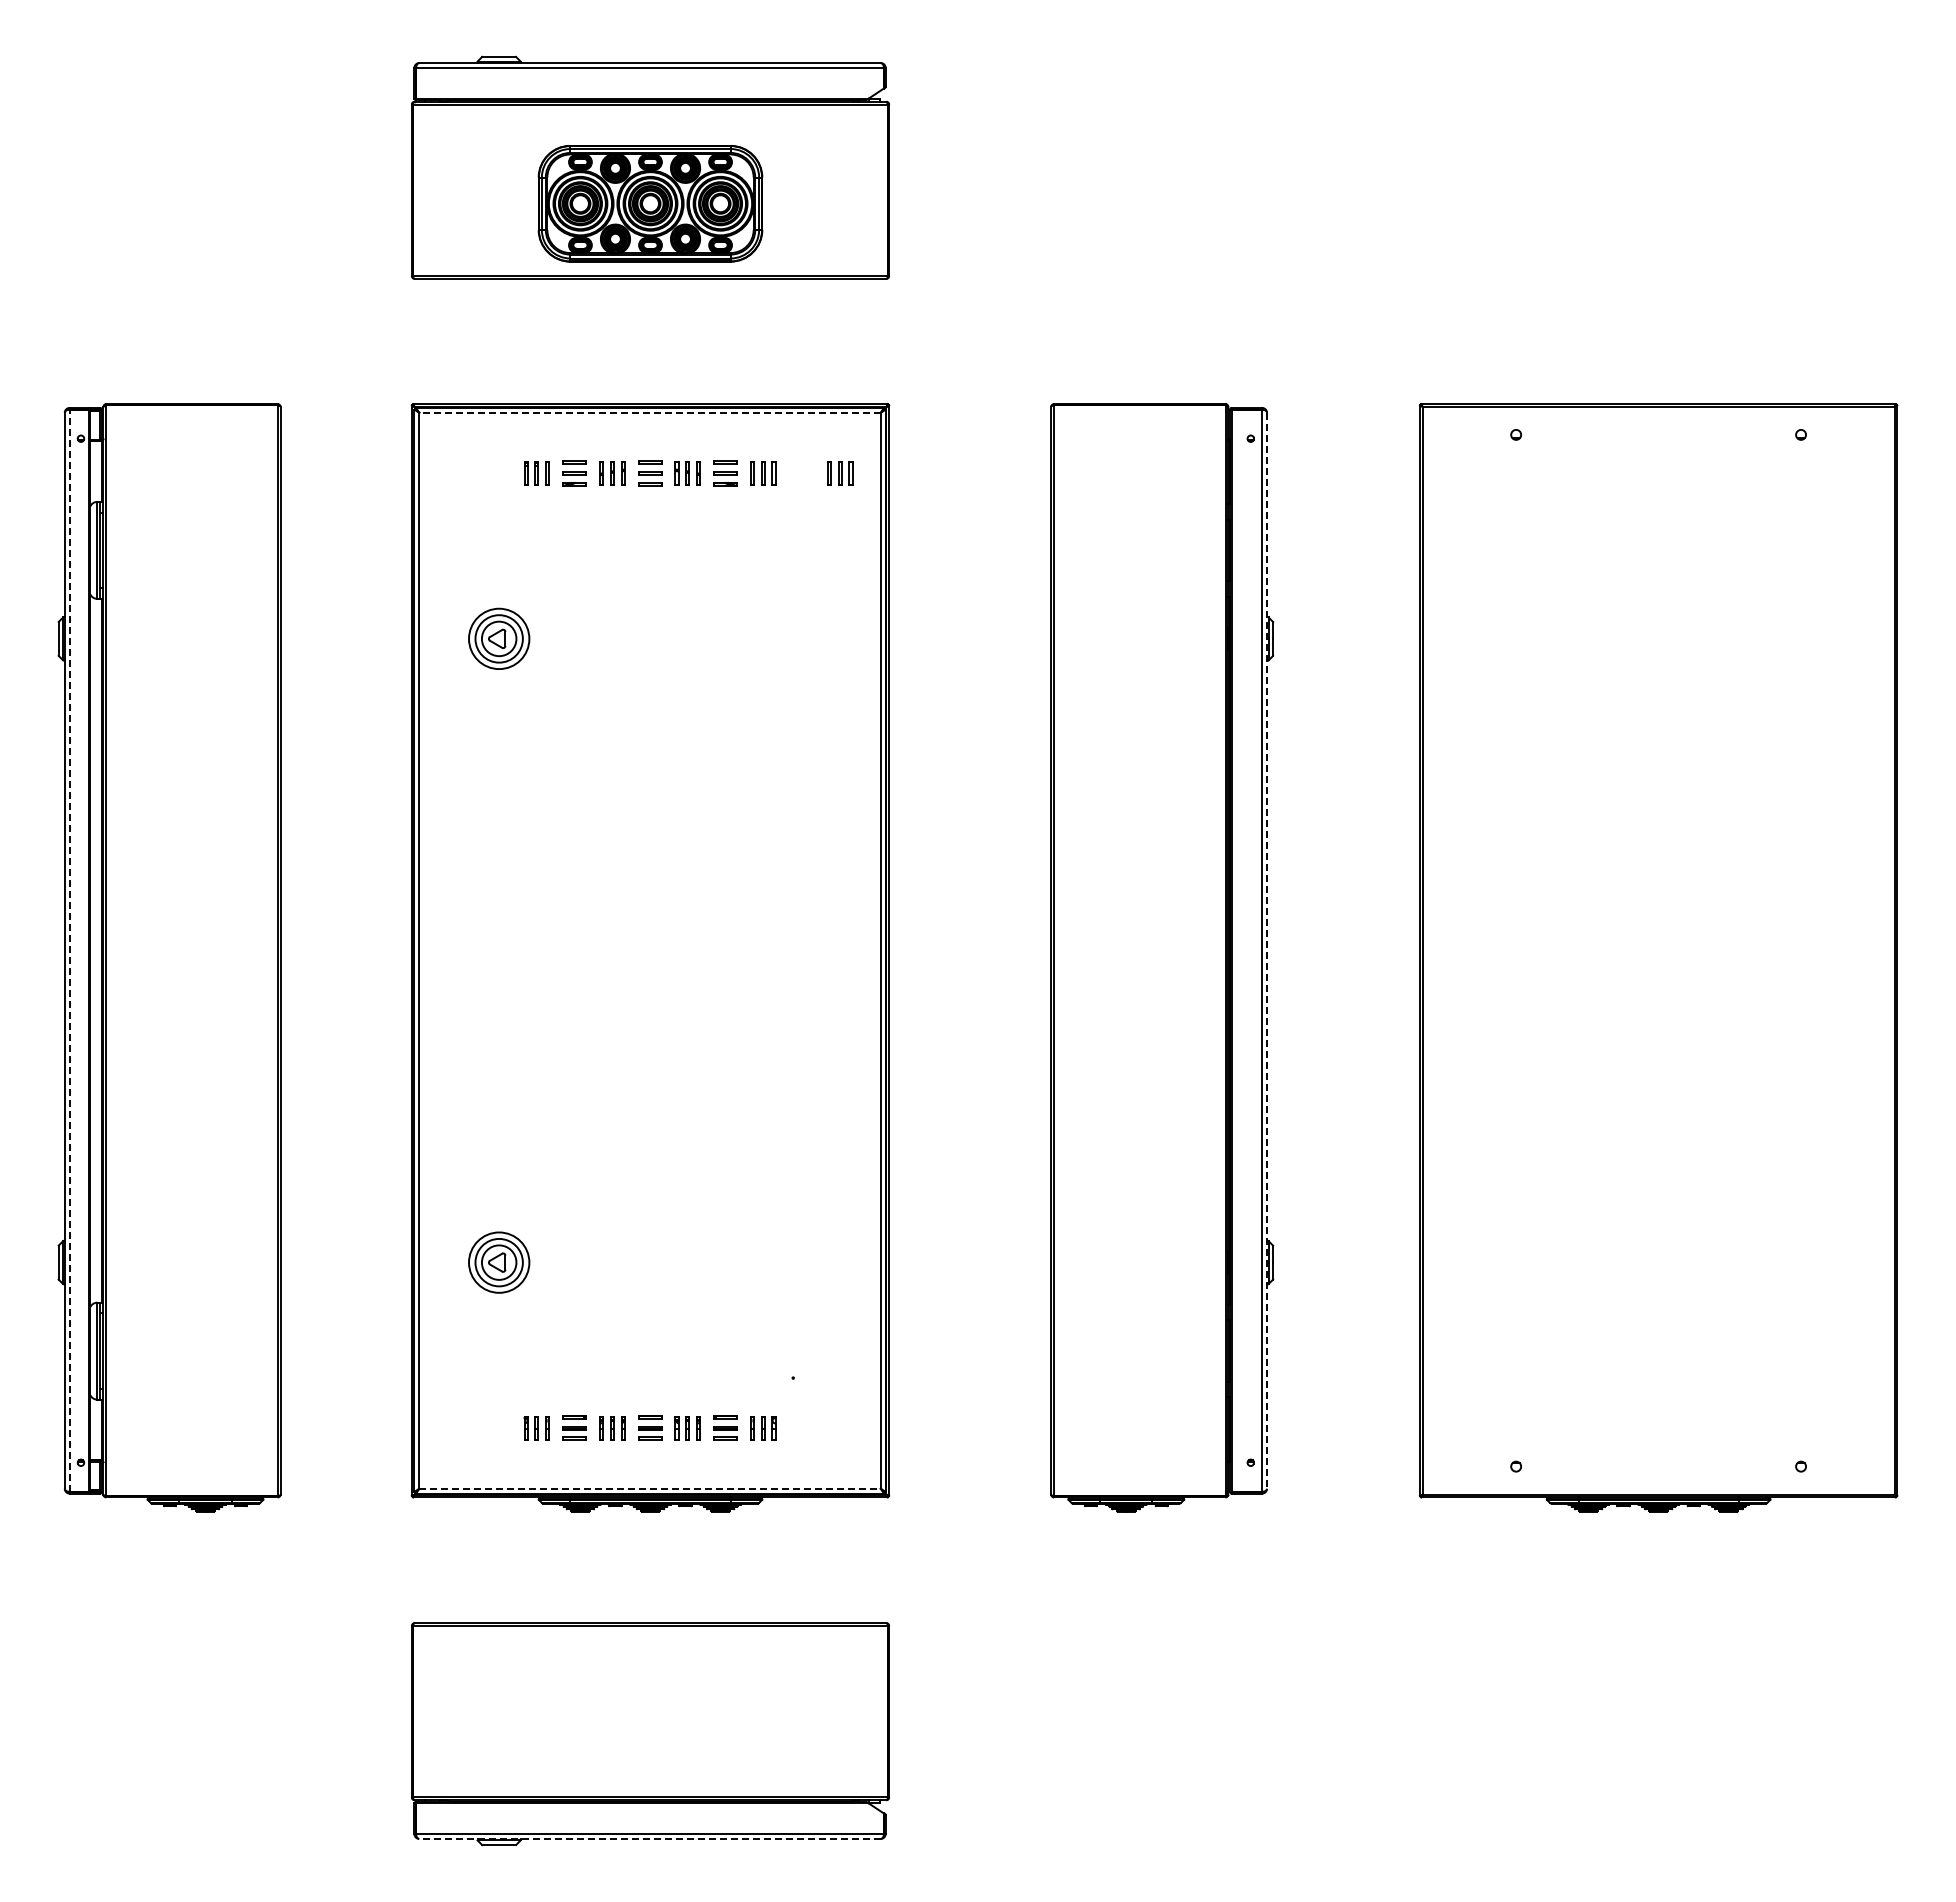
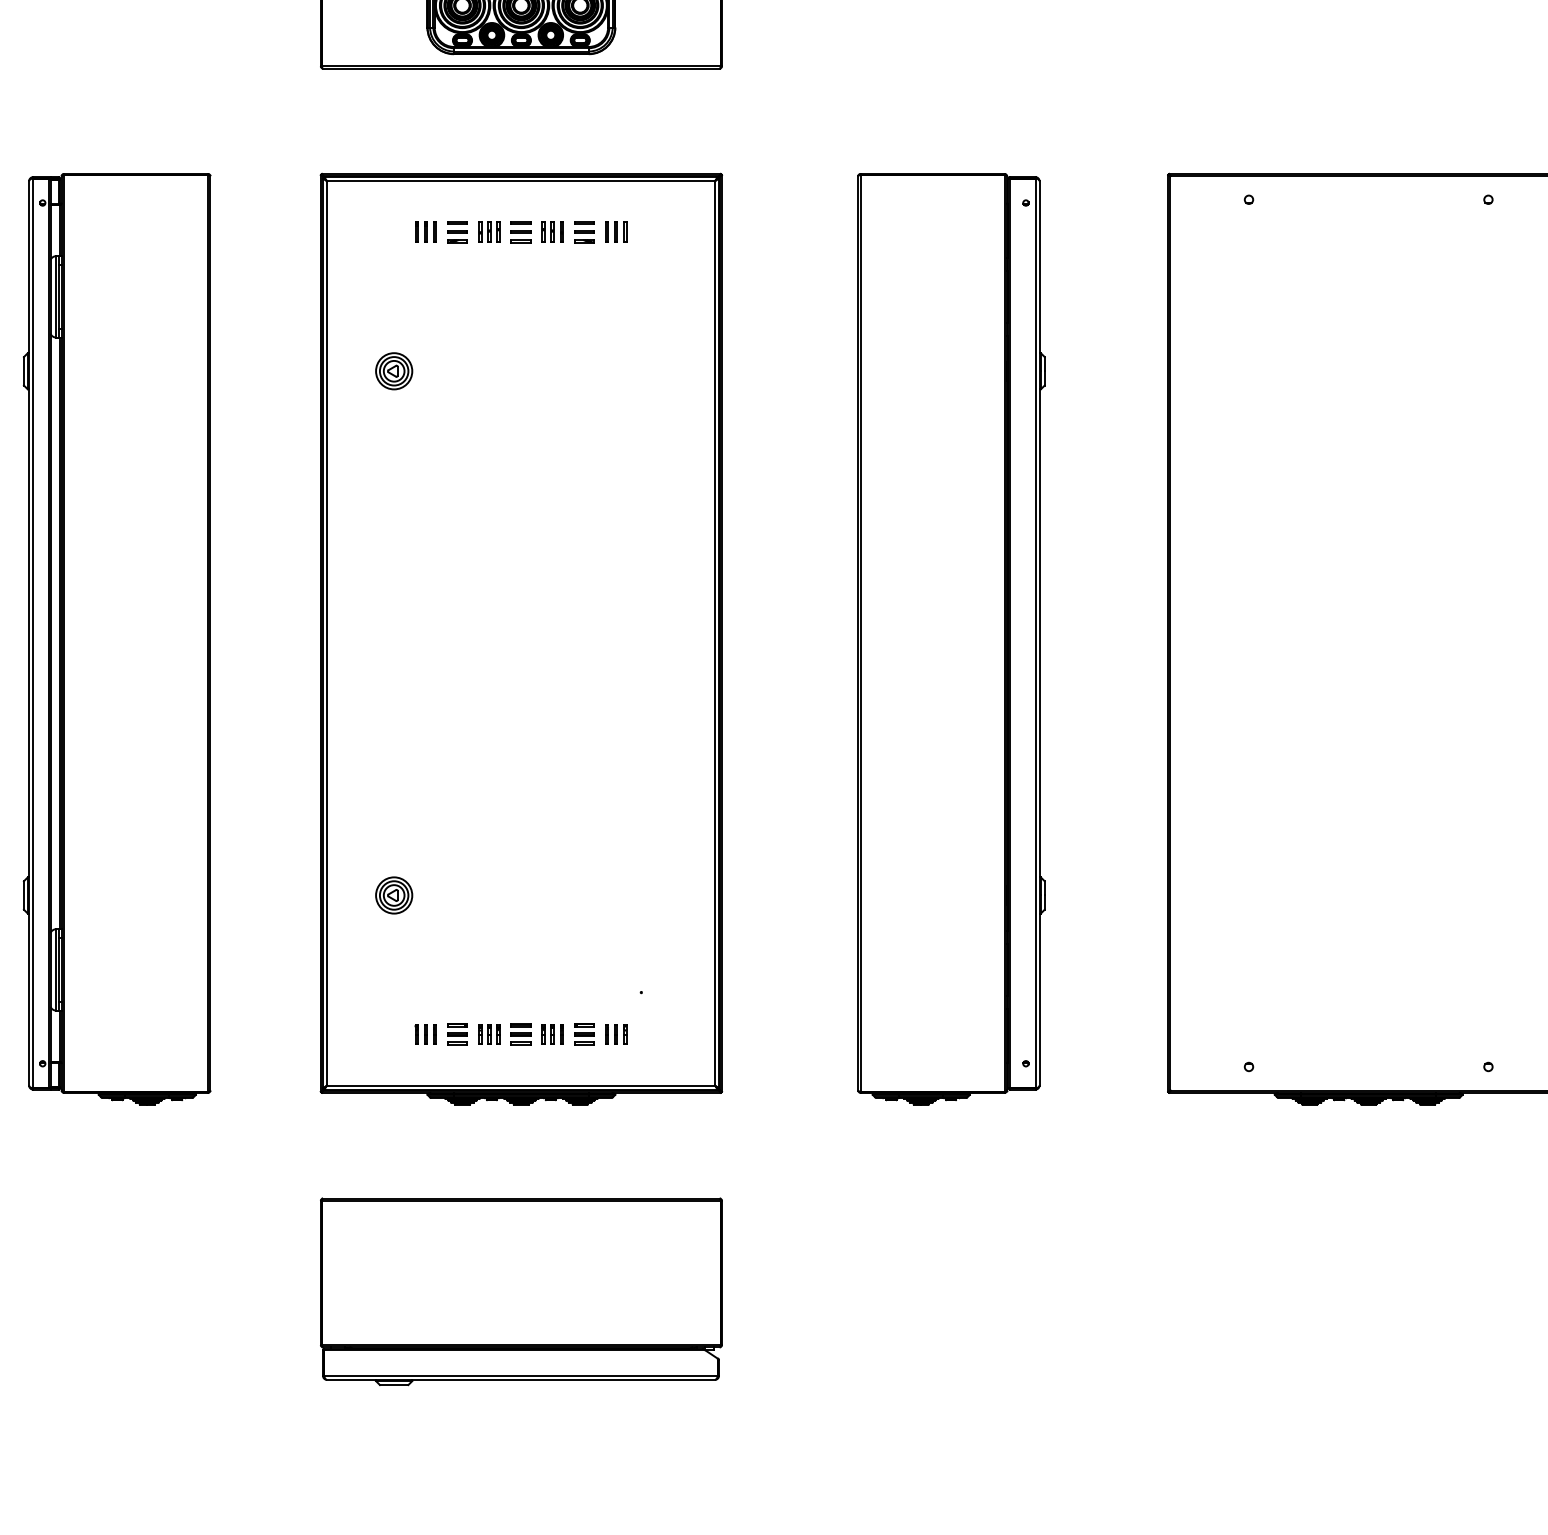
line: (650, 412) -> (521, 180), dashed -> solid
part: (840, 473) -> (681, 232), removed
part: (498, 638) -> (393, 370), size x0.71
line: (69, 950) -> (33, 633), dashed -> solid
line: (1266, 951) -> (1039, 634), dashed -> solid
part: (498, 1262) -> (393, 895), size x0.71
line: (650, 1488) -> (521, 1085), dashed -> solid
line: (650, 1838) -> (521, 1379), dashed -> solid

